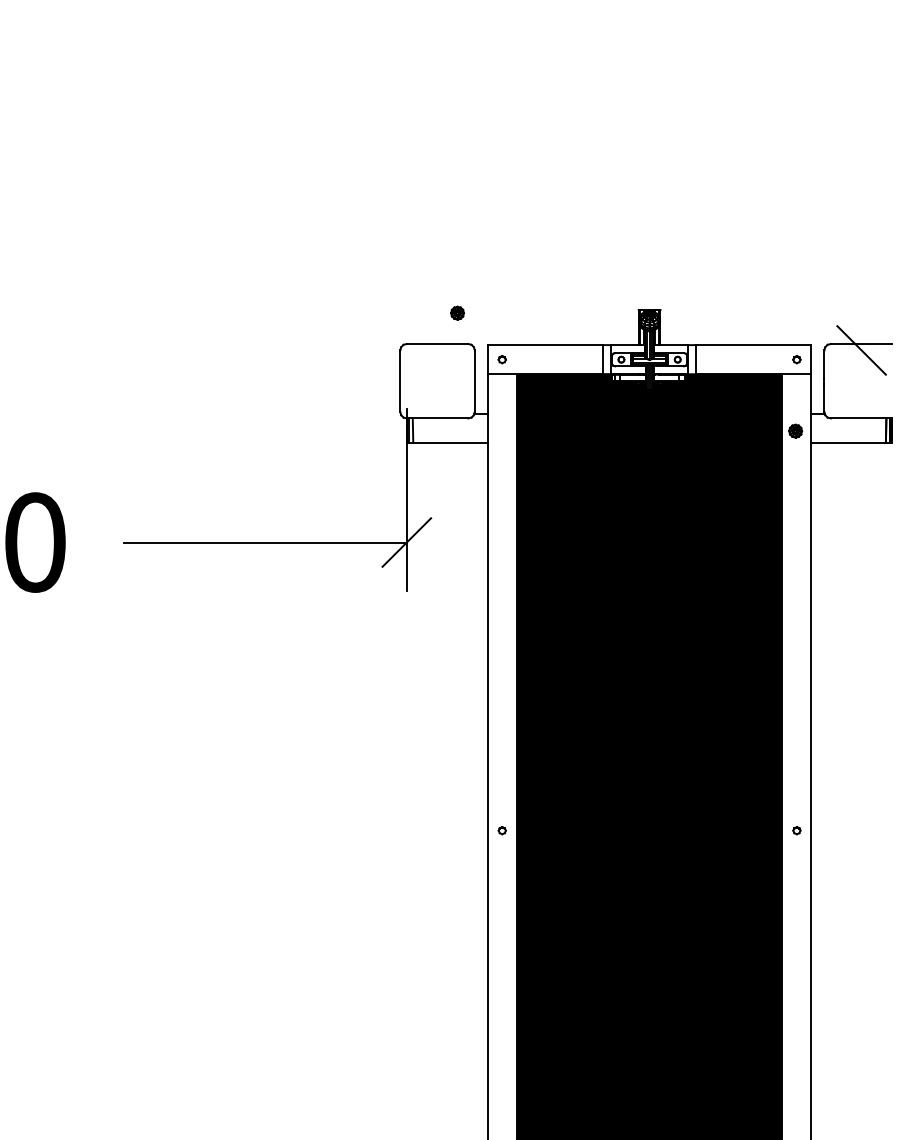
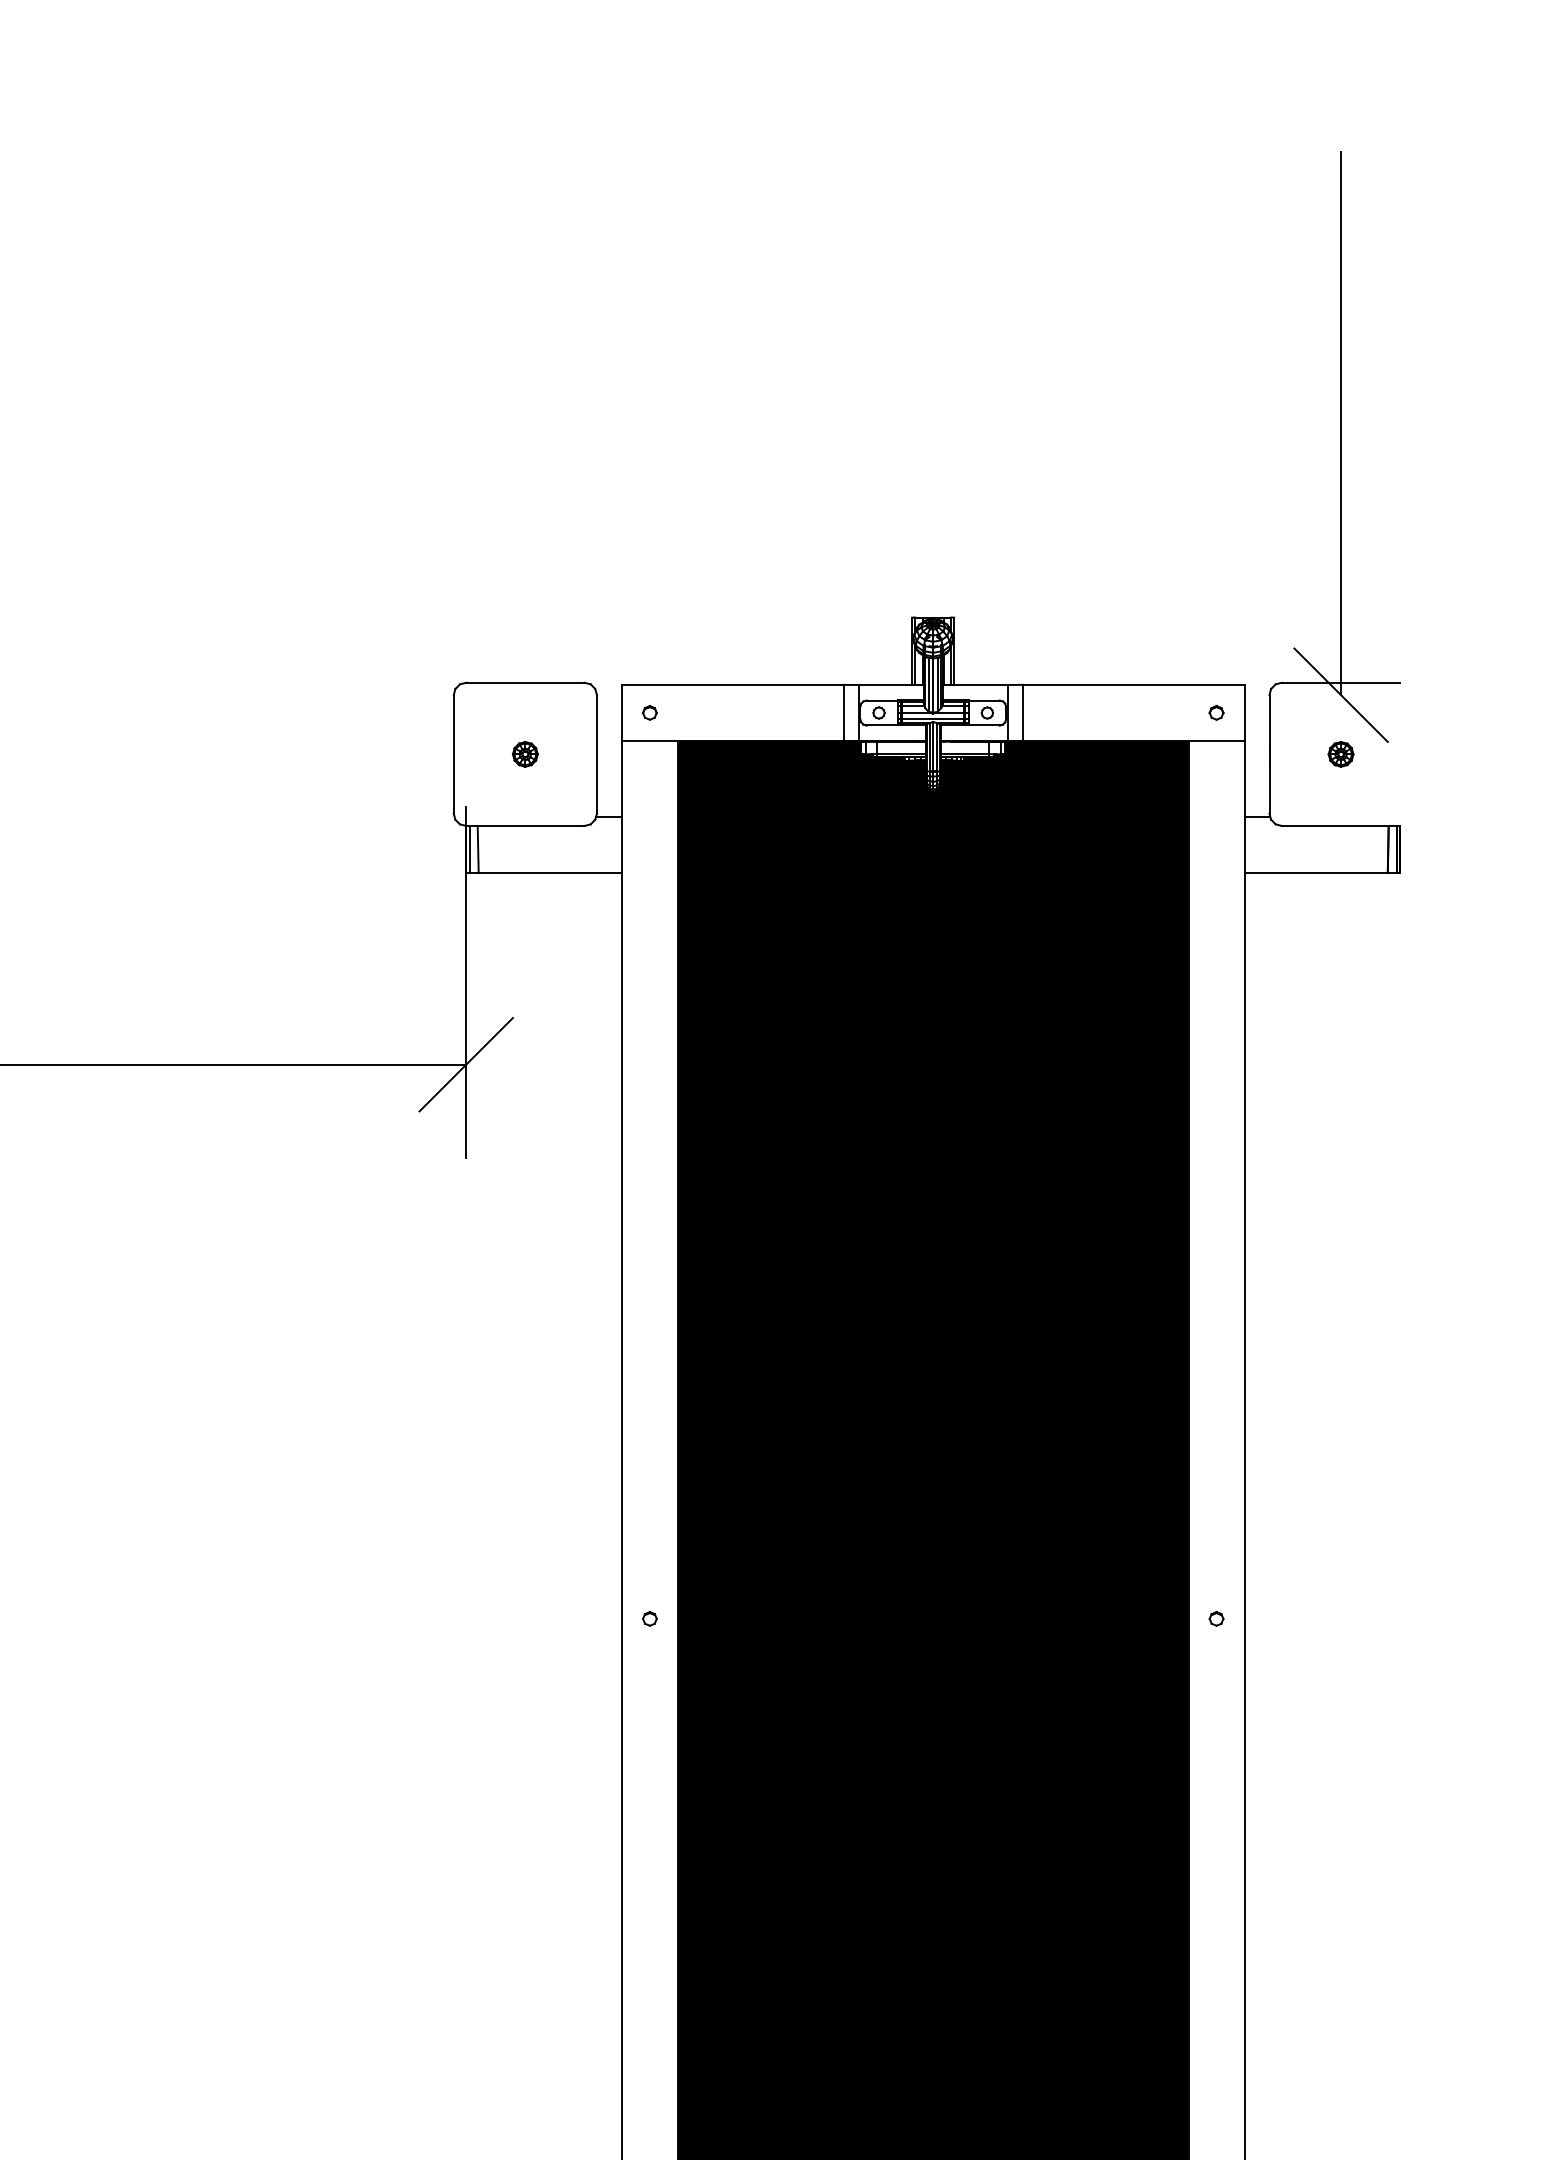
line: (861, 209) -> (1340, 424), added
part: (457, 312) -> (525, 753), moved
part: (795, 430) -> (1340, 753), moved

